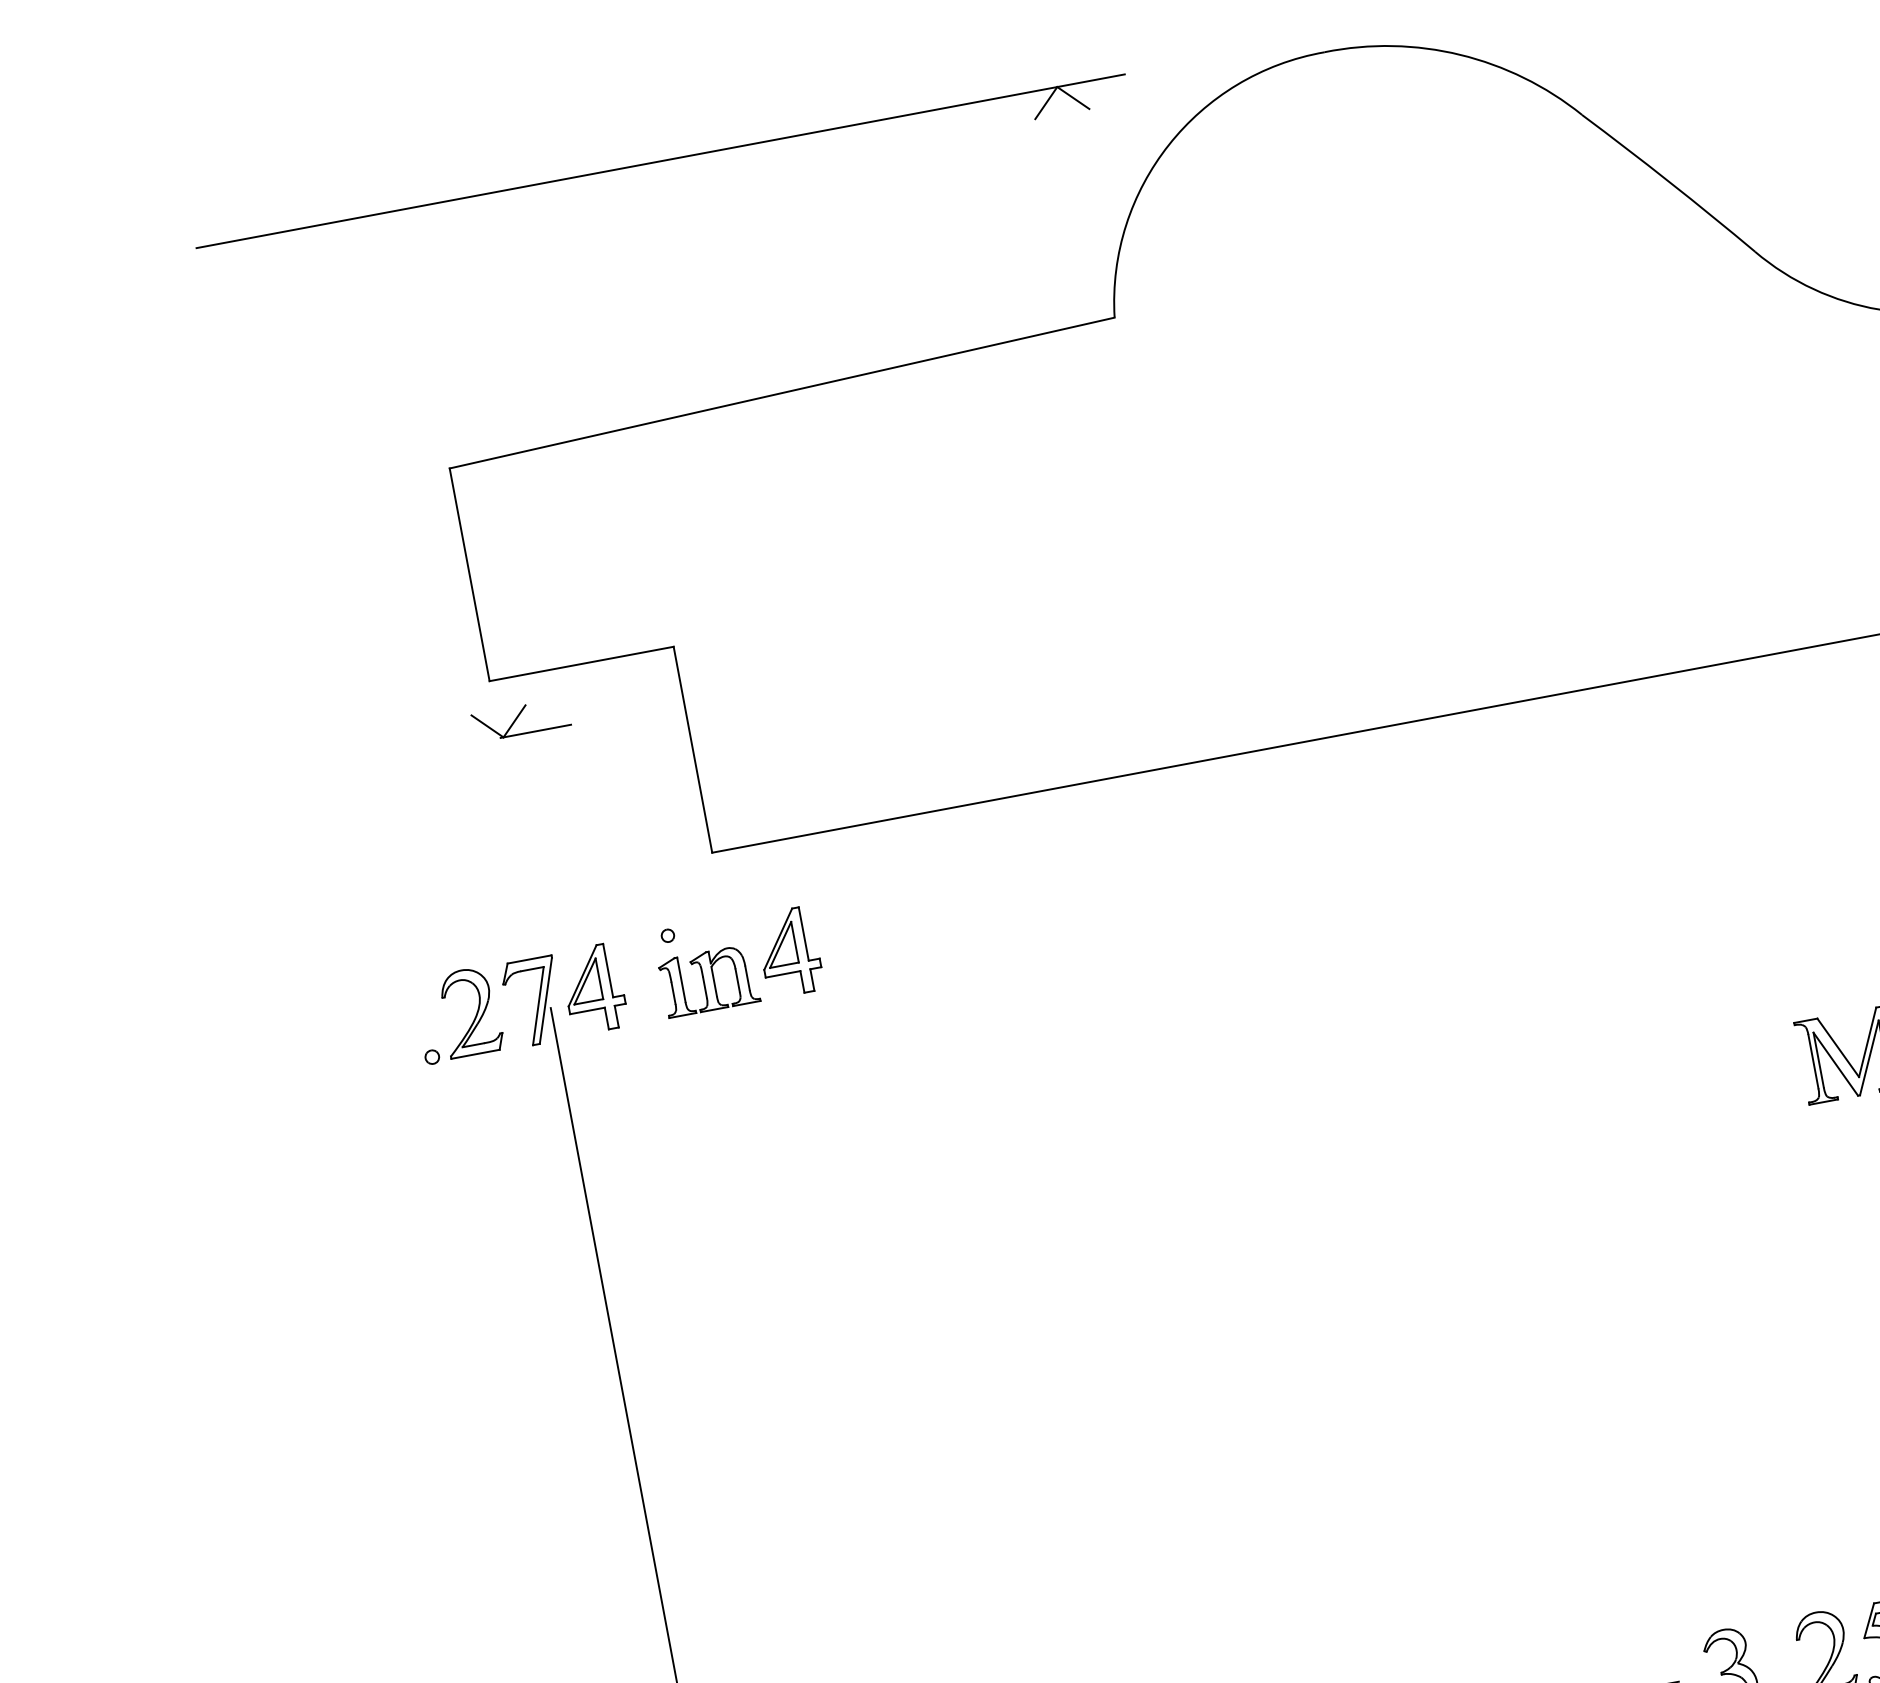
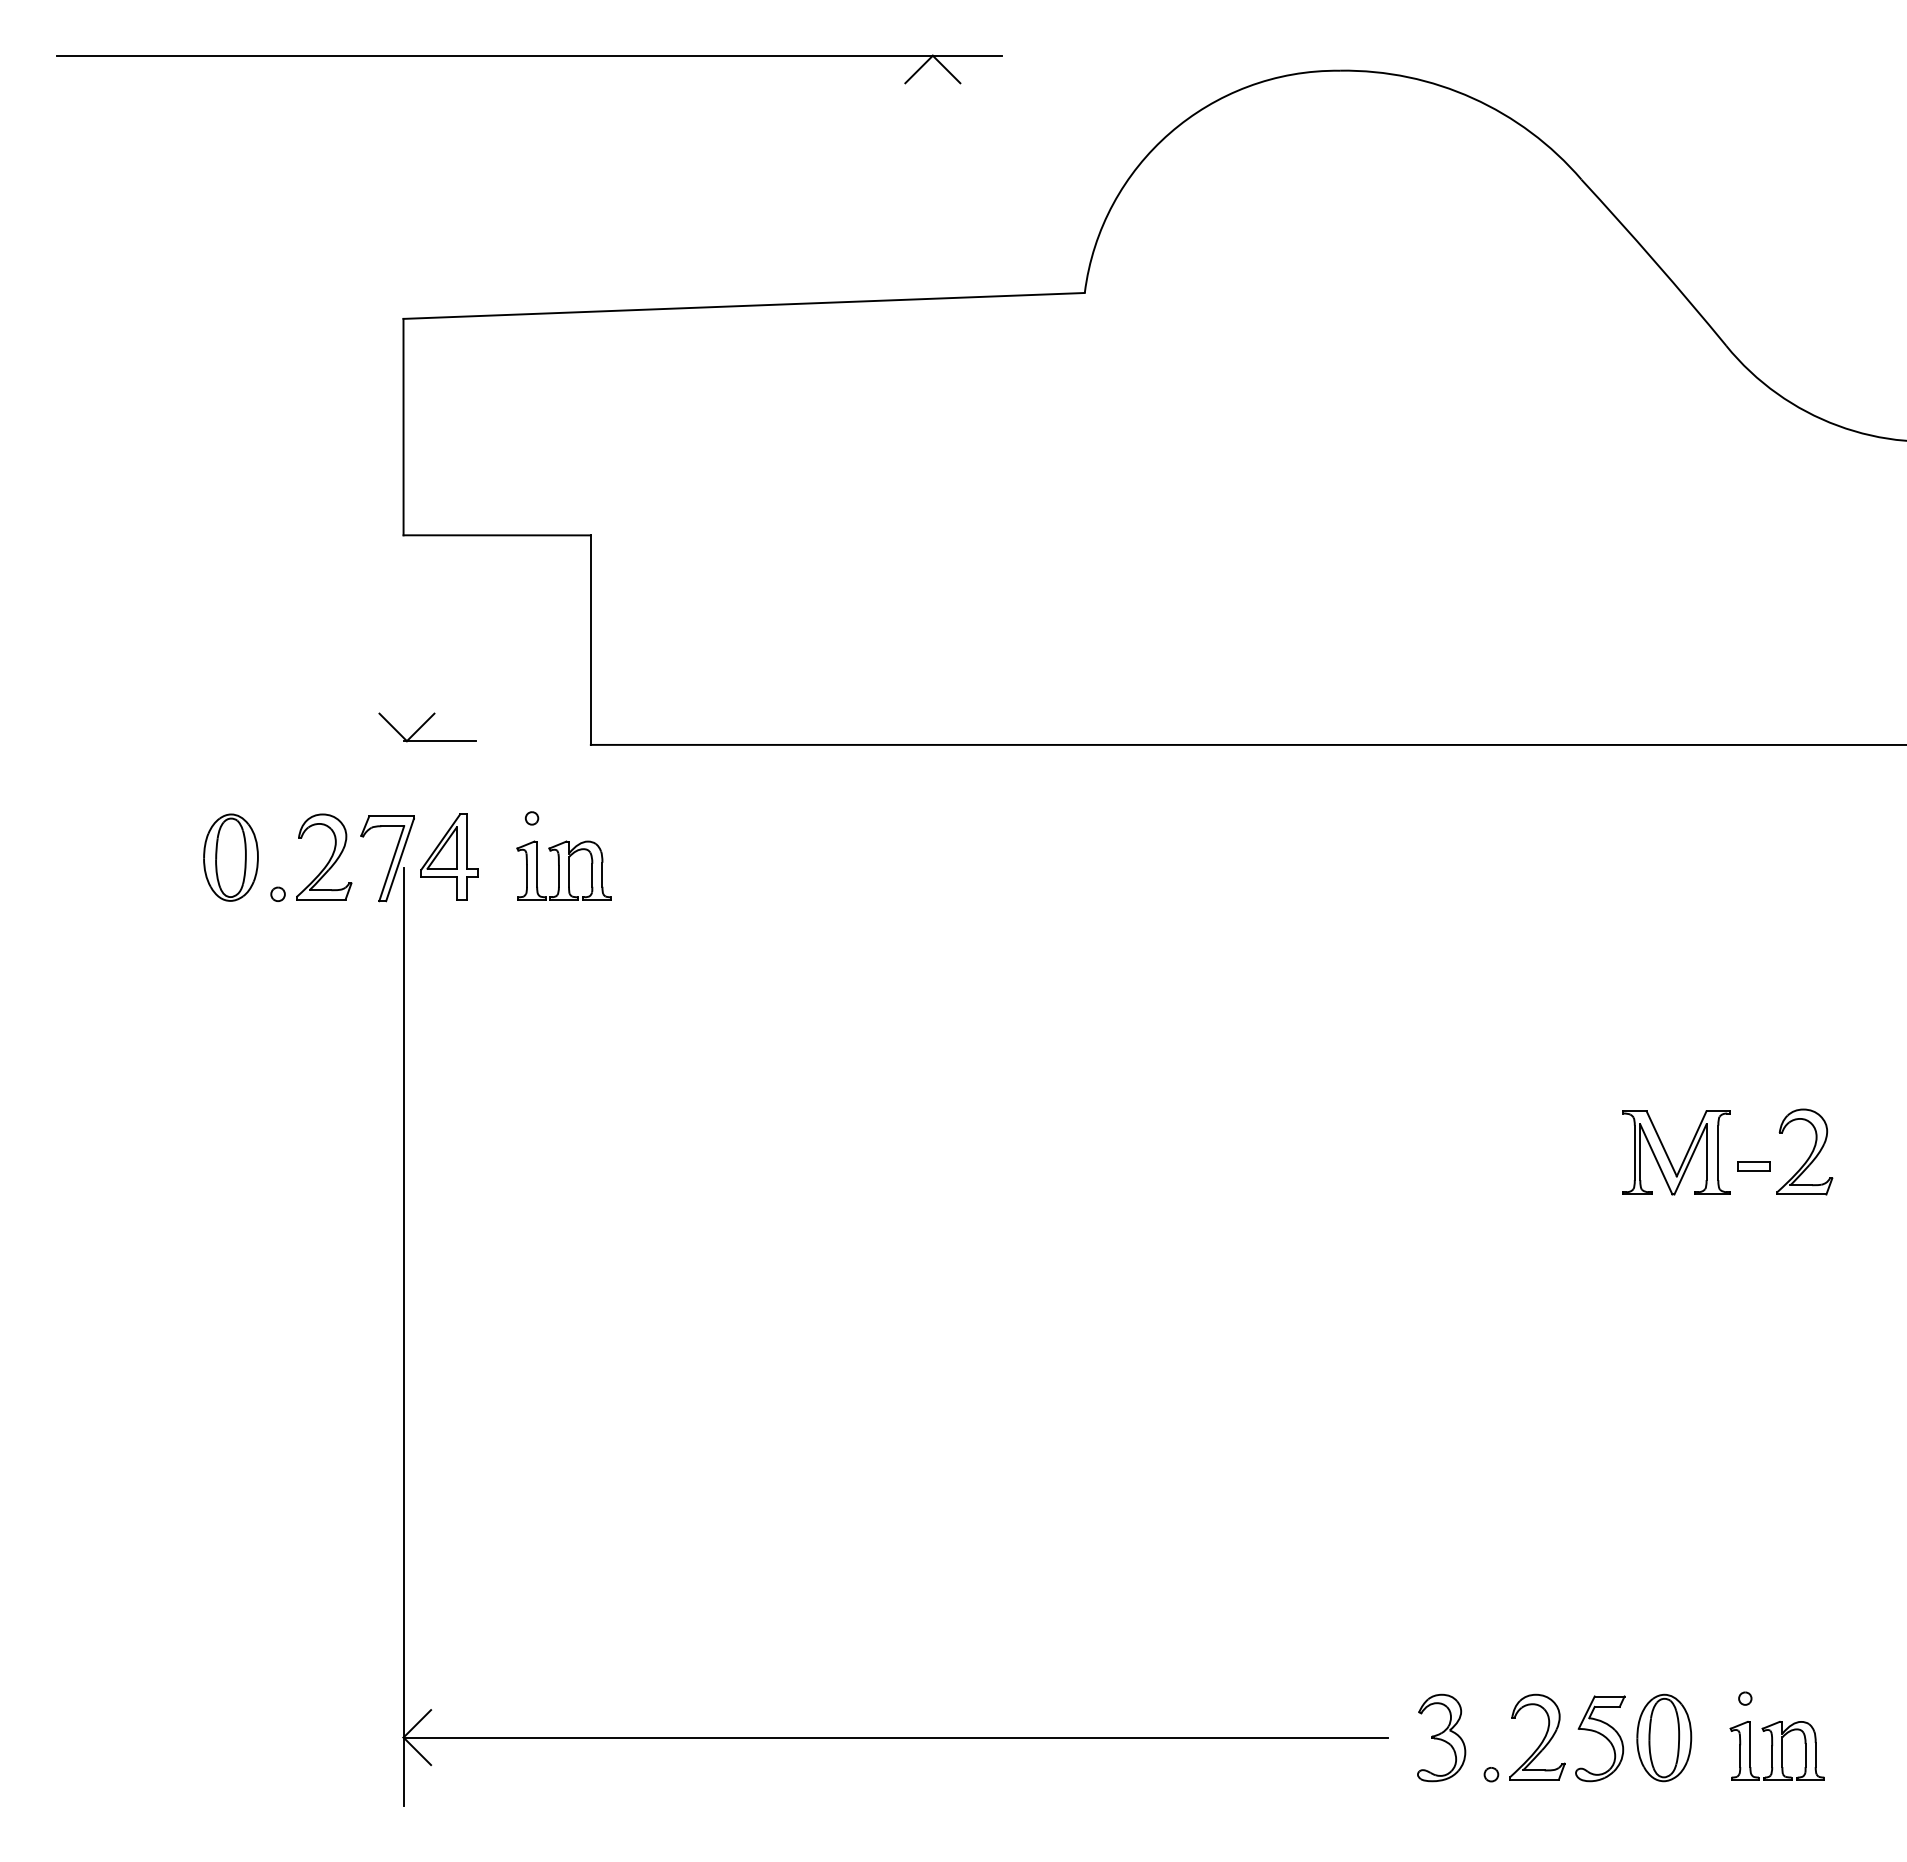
part: (660, 161) -> (529, 56), moved
part: (521, 720) -> (427, 727), moved
part: (789, 951) -> (648, 856), removed
part: (378, 1029) -> (230, 857), added

